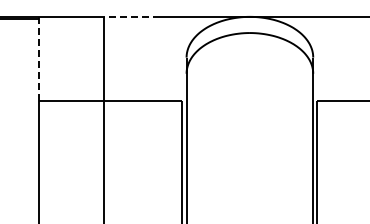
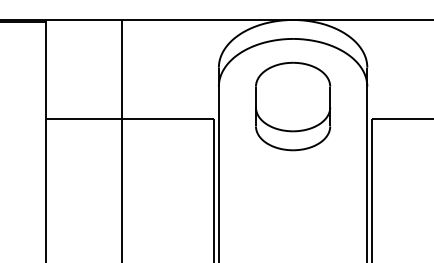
line: (131, 16) -> (154, 19), dashed -> solid
line: (38, 58) -> (45, 68), dashed -> solid
part: (249, 90) -> (292, 106), added

